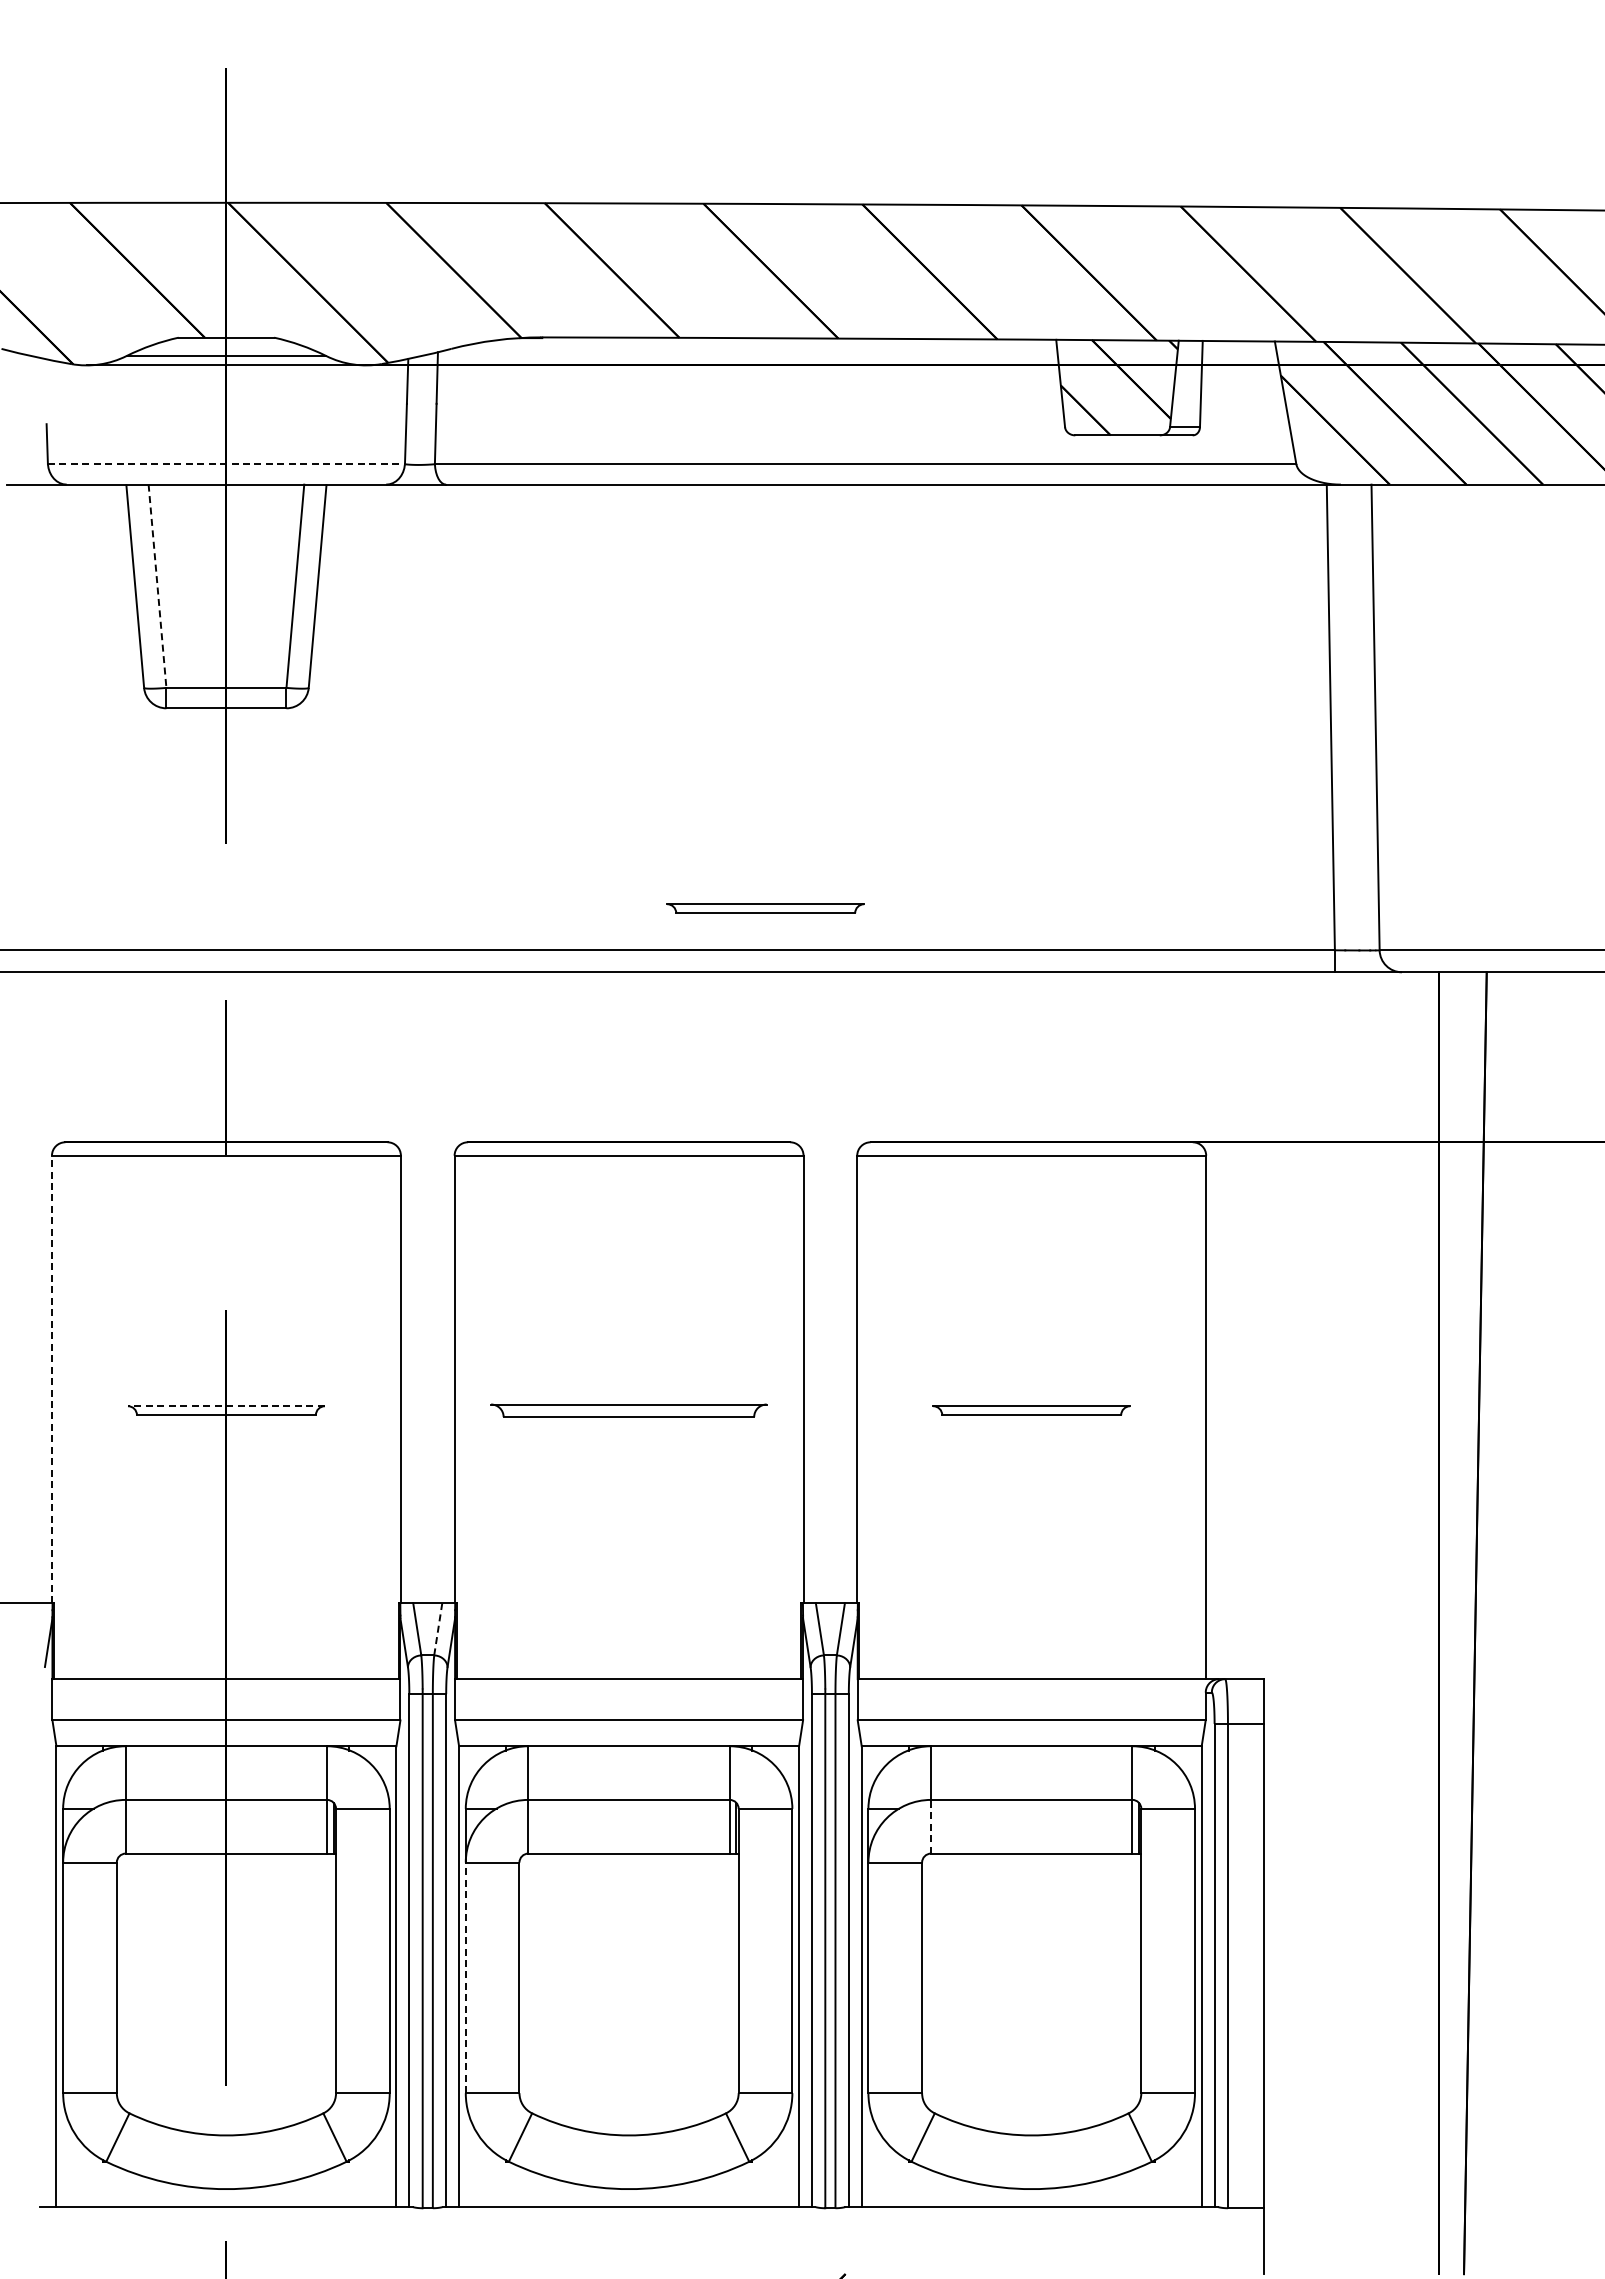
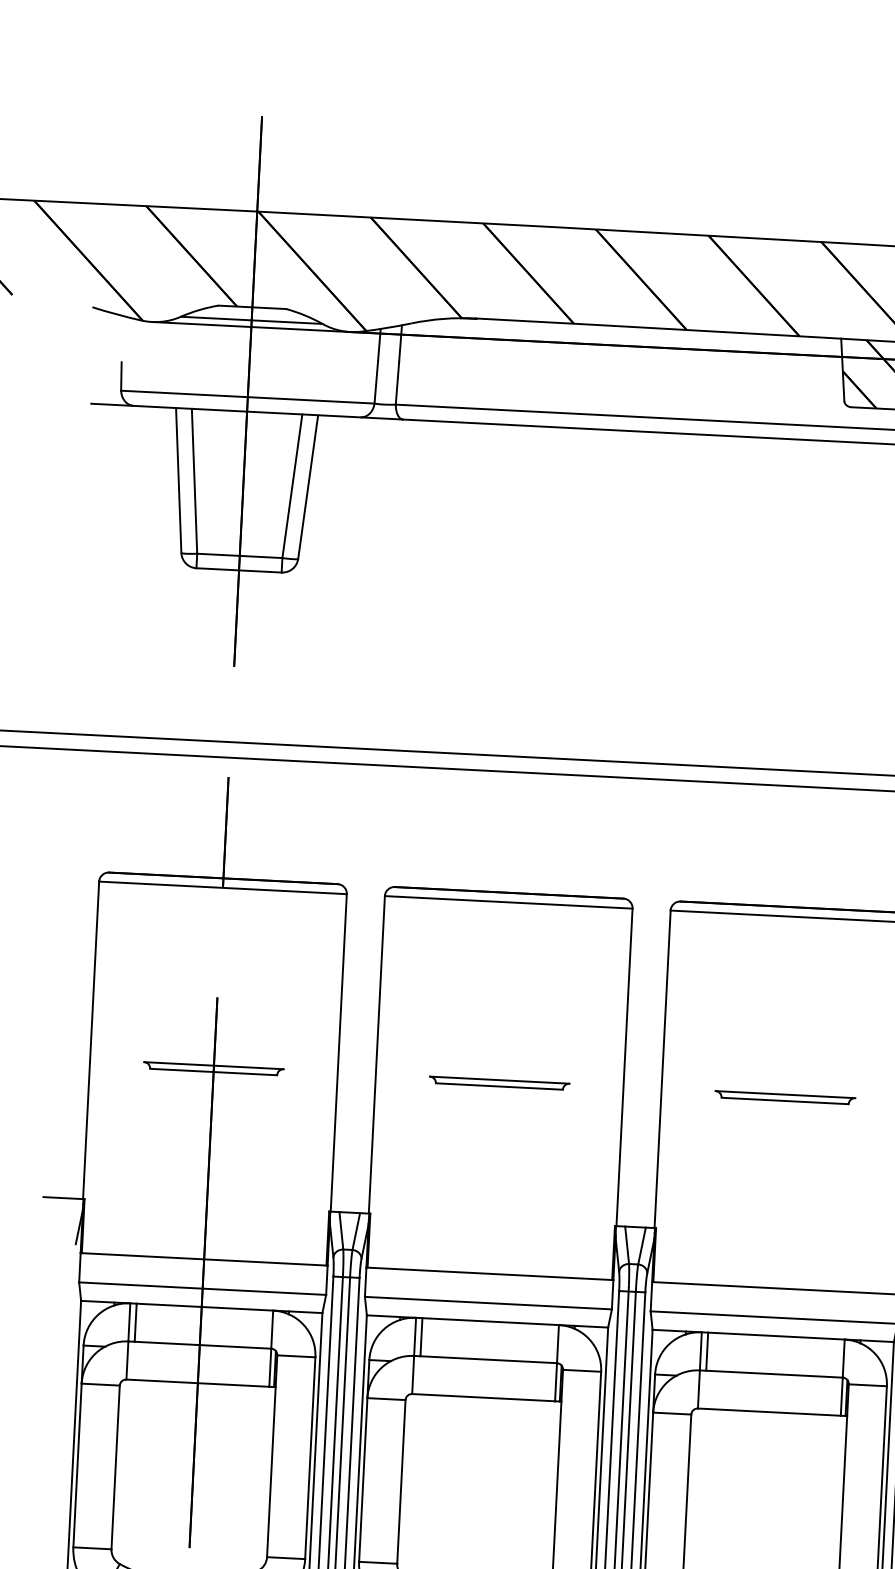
line: (226, 464) -> (247, 397), dashed -> solid
line: (157, 586) -> (194, 481), dashed -> solid
part: (765, 908) -> (614, 731), removed
line: (51, 1379) -> (90, 1040), dashed -> solid
line: (225, 1406) -> (213, 1065), dashed -> solid
part: (629, 1410) -> (499, 1083), size x0.71
line: (438, 1629) -> (356, 1231), dashed -> solid
line: (134, 1772) -> (135, 1322), added
line: (537, 1772) -> (421, 1336), added
line: (940, 1772) -> (707, 1351), added
line: (931, 1826) -> (699, 1389), dashed -> solid
line: (465, 1977) -> (363, 1479), dashed -> solid

